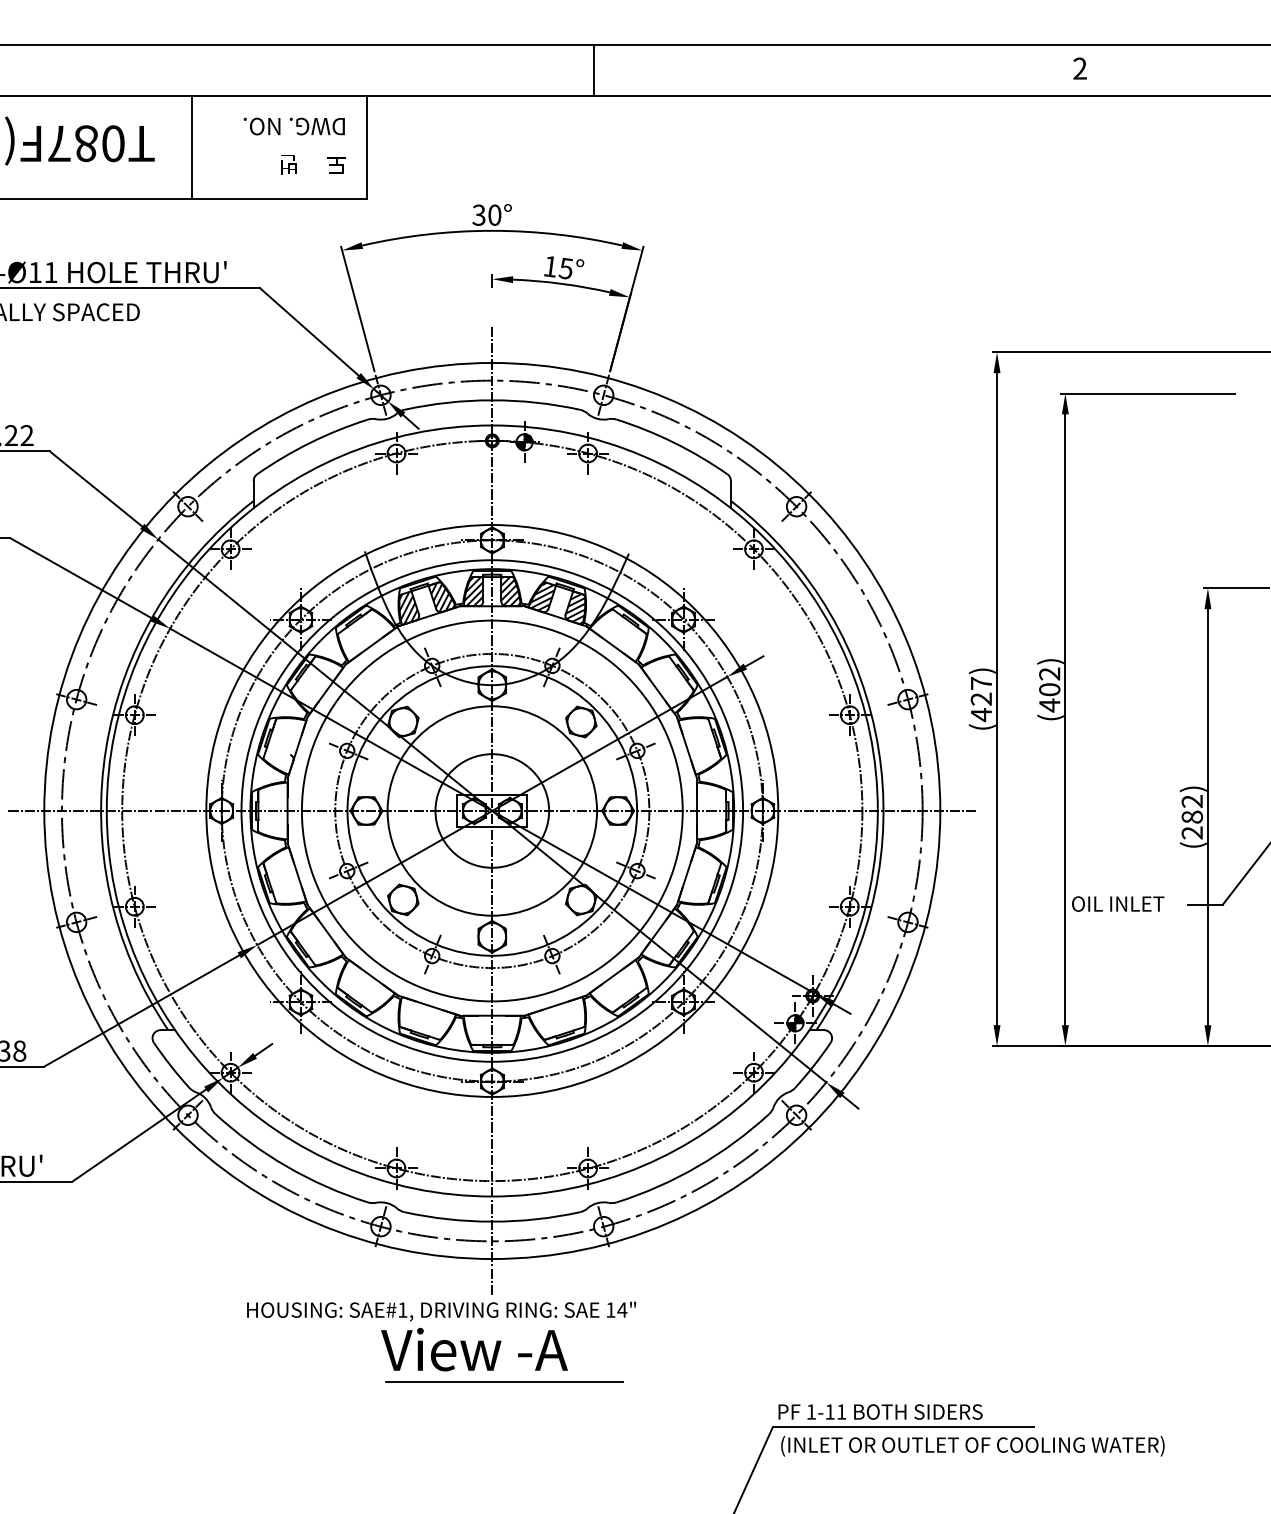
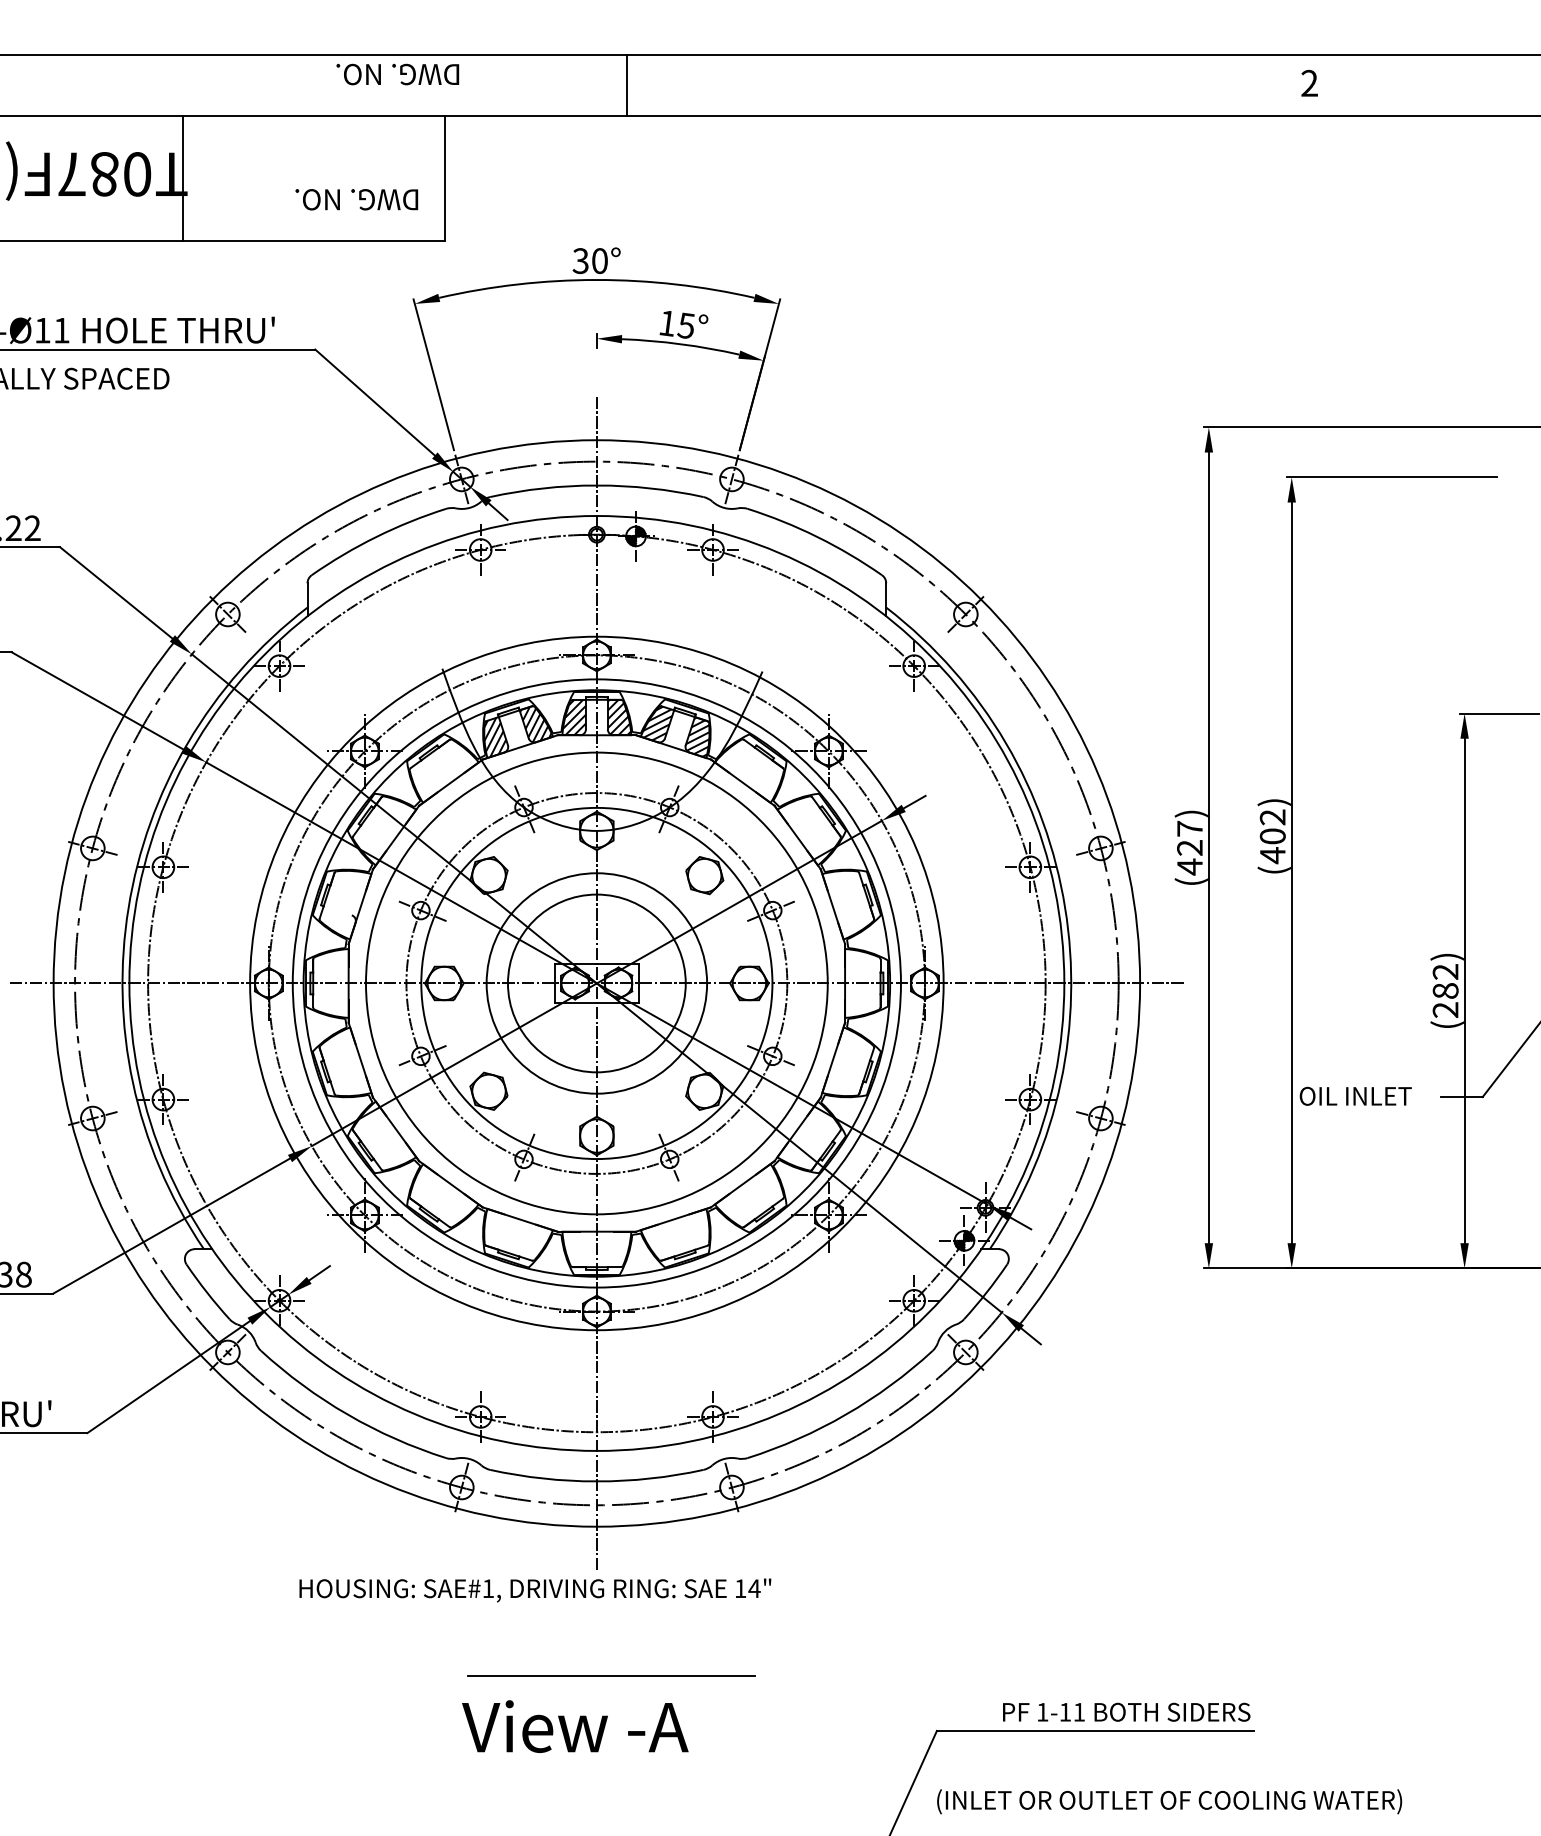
line: (594, 70) -> (627, 85), moved
text: (294, 126) -> (397, 74), moved
line: (191, 147) -> (183, 178), moved
text: (294, 165) -> (357, 200), 도     번 -> DWG. NO.
circle: (492, 811) -> (596, 983), size x0.7
circle: (492, 811) -> (596, 983), size x1.6
text: (474, 1349) -> (575, 1726), moved
text: (880, 1411) -> (1126, 1711), moved
text: (972, 1446) -> (1169, 1801), moved

